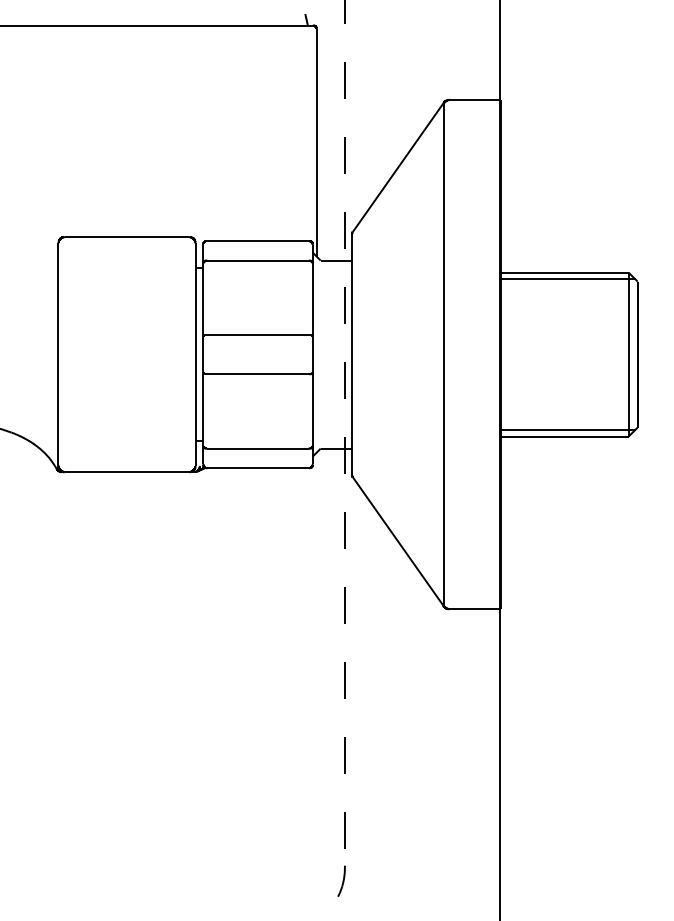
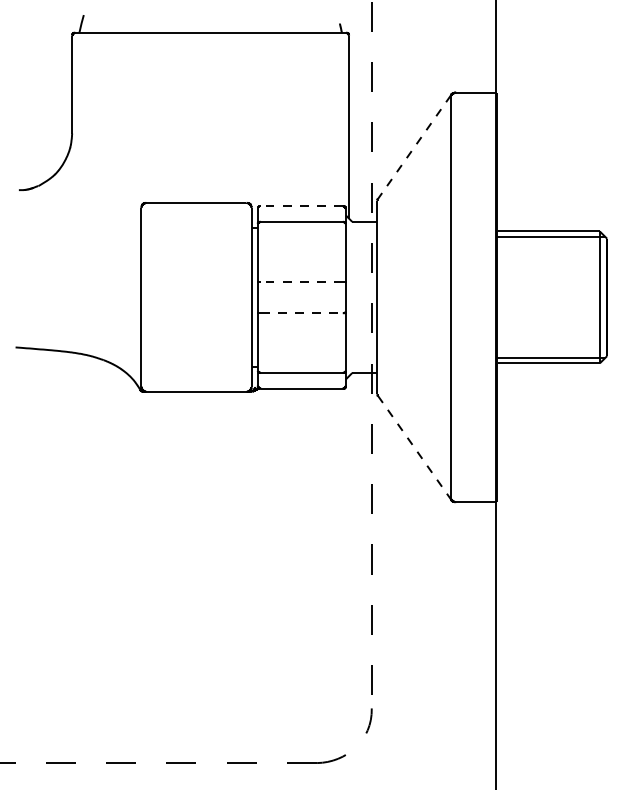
line: (398, 168) -> (414, 147), solid -> dashed
line: (257, 241) -> (301, 206), solid -> dashed
line: (257, 334) -> (301, 281), solid -> dashed
line: (257, 374) -> (301, 313), solid -> dashed
line: (398, 542) -> (414, 448), solid -> dashed

